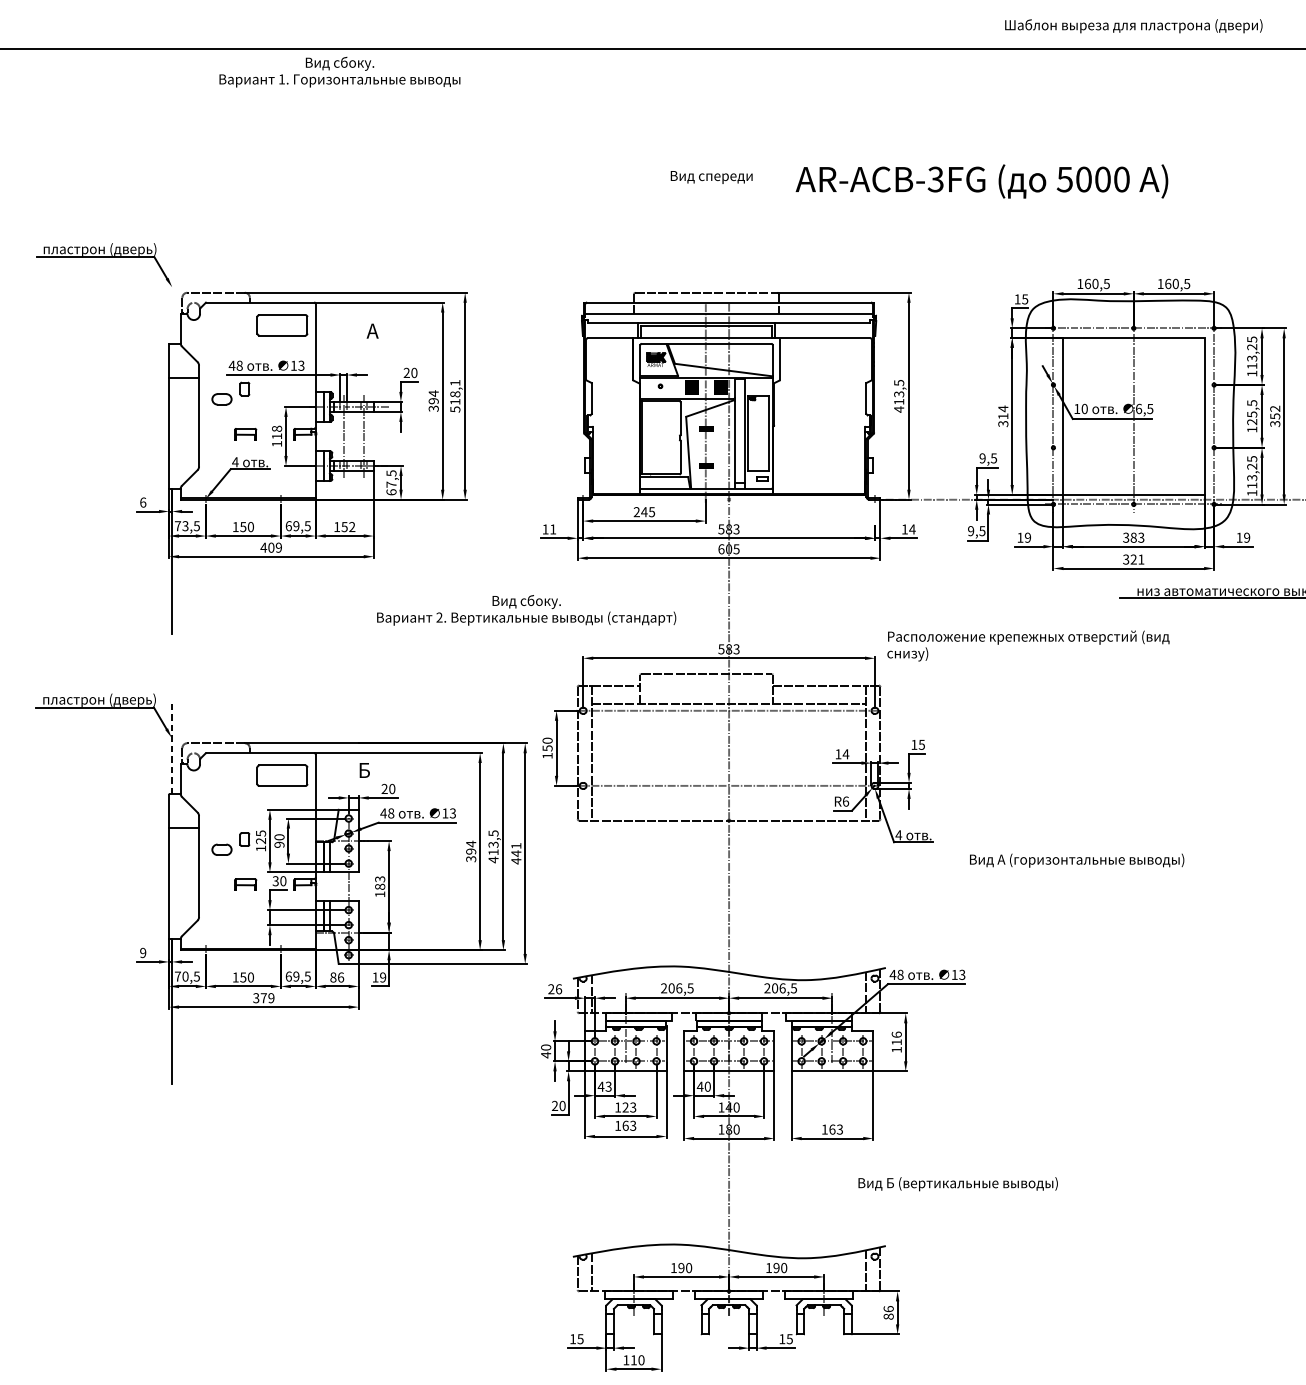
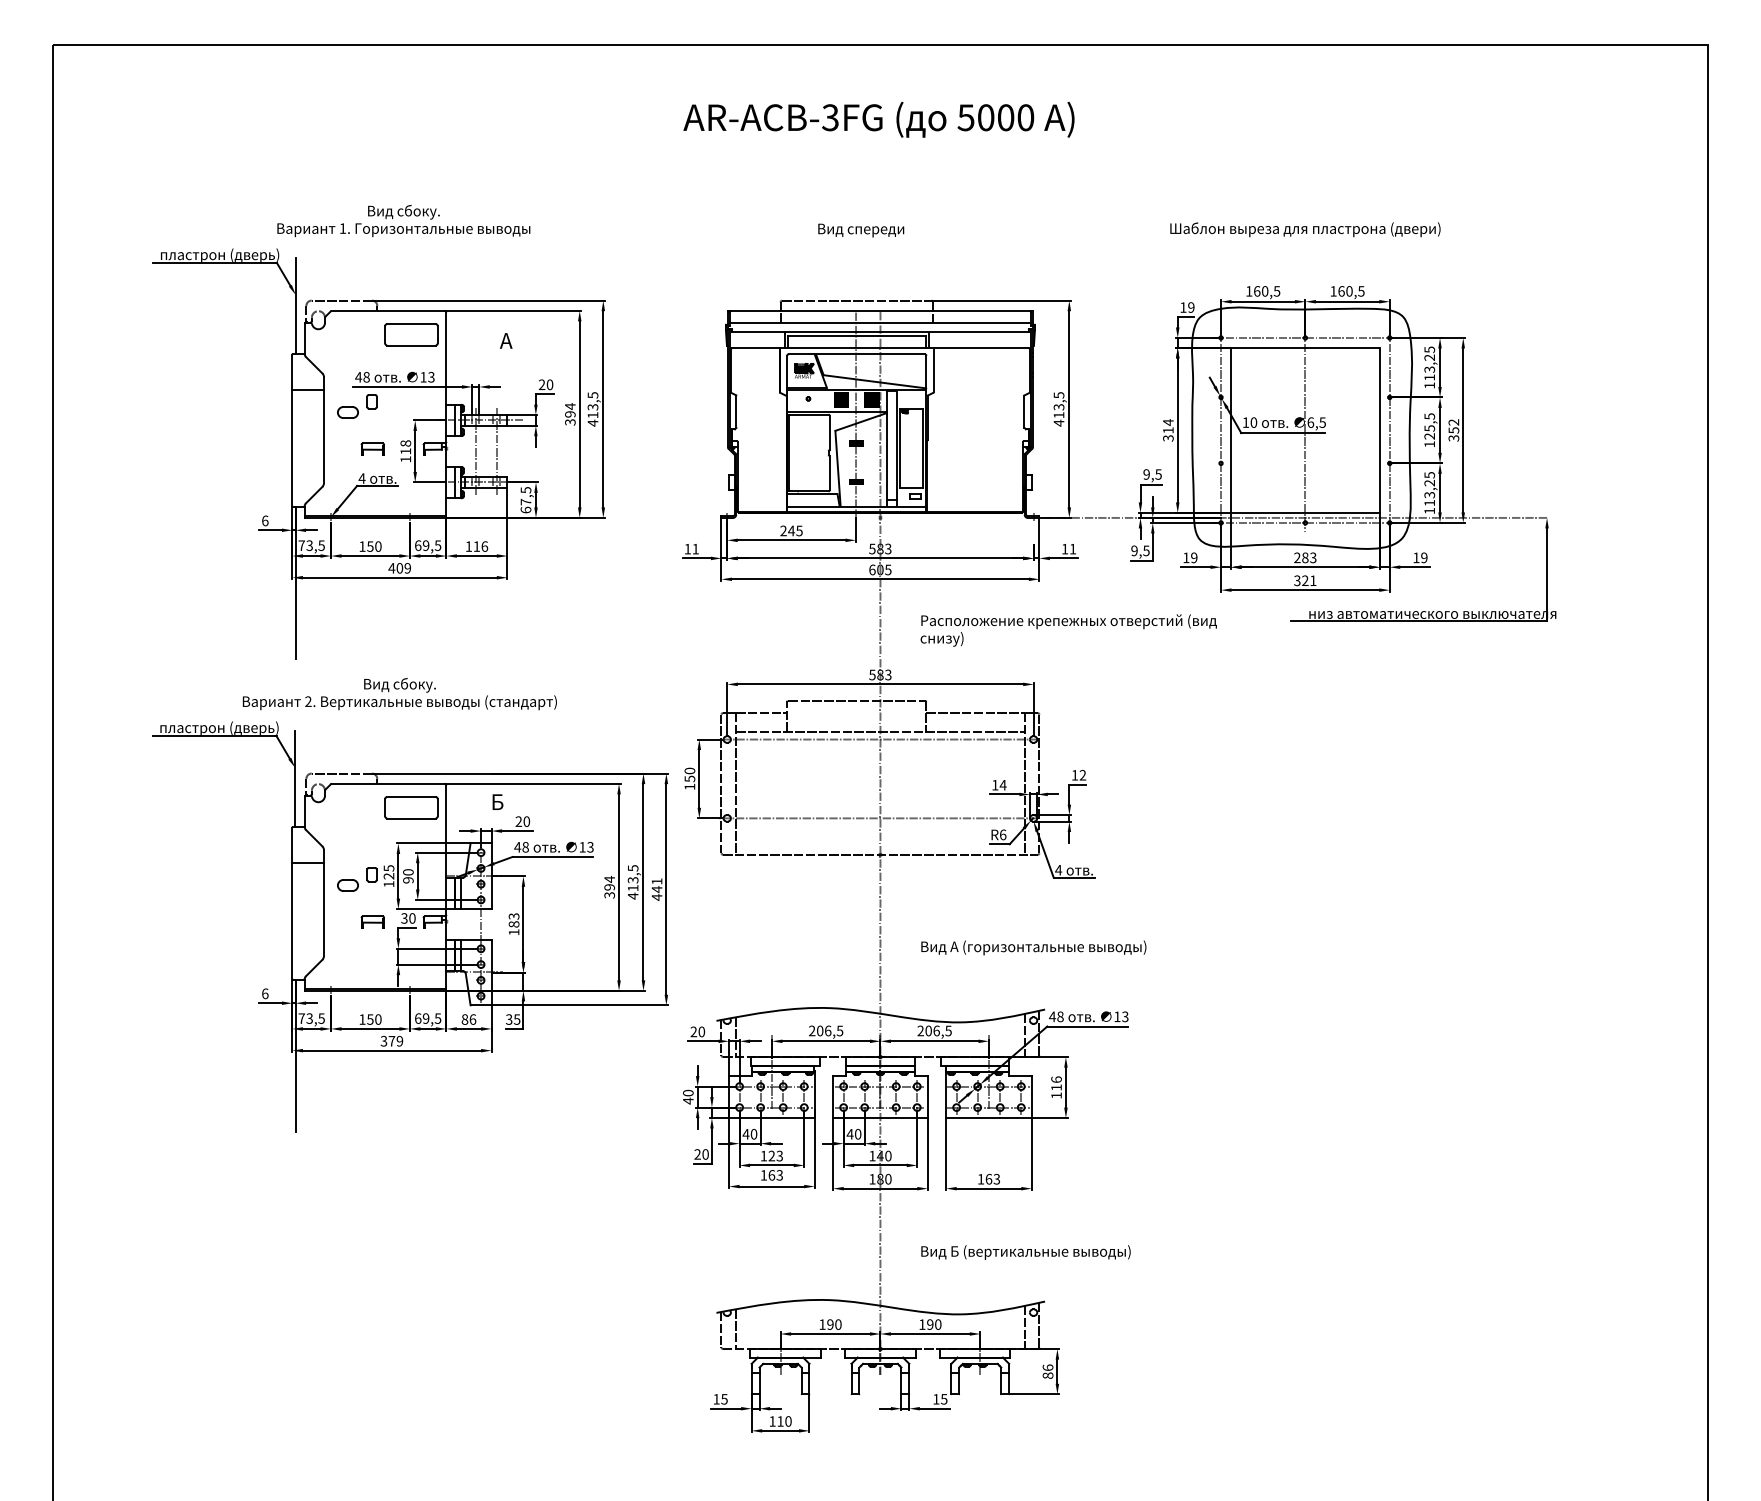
text: (1133, 25) -> (1305, 229), moved
text: (339, 71) -> (403, 220), moved
text: (711, 177) -> (861, 230), moved
text: (981, 181) -> (878, 119), moved
line: (171, 297) -> (295, 305), added
text: (1025, 299) -> (1191, 307), 15 -> 19
text: (454, 396) -> (592, 409), 518,1 -> 413,5
text: (348, 526) -> (480, 546), 152 -> 116
text: (911, 528) -> (1072, 548), 14 -> 11
text: (1126, 538) -> (1297, 558), 383 -> 283
text: (526, 610) -> (399, 694), moved
text: (1028, 646) -> (1068, 630), moved
text: (921, 745) -> (1082, 775), 15 -> 12
line: (171, 747) -> (295, 778), dashed -> solid
text: (1076, 860) -> (1033, 947), moved
text: (143, 952) -> (265, 993), 9 -> 6
text: (185, 976) -> (309, 1018), 70,5 -> 73,5
text: (379, 977) -> (513, 1019), 19 -> 35
text: (558, 988) -> (701, 1031), 26 -> 20
text: (608, 1086) -> (753, 1134), 43 -> 40
text: (957, 1184) -> (1025, 1252), moved

